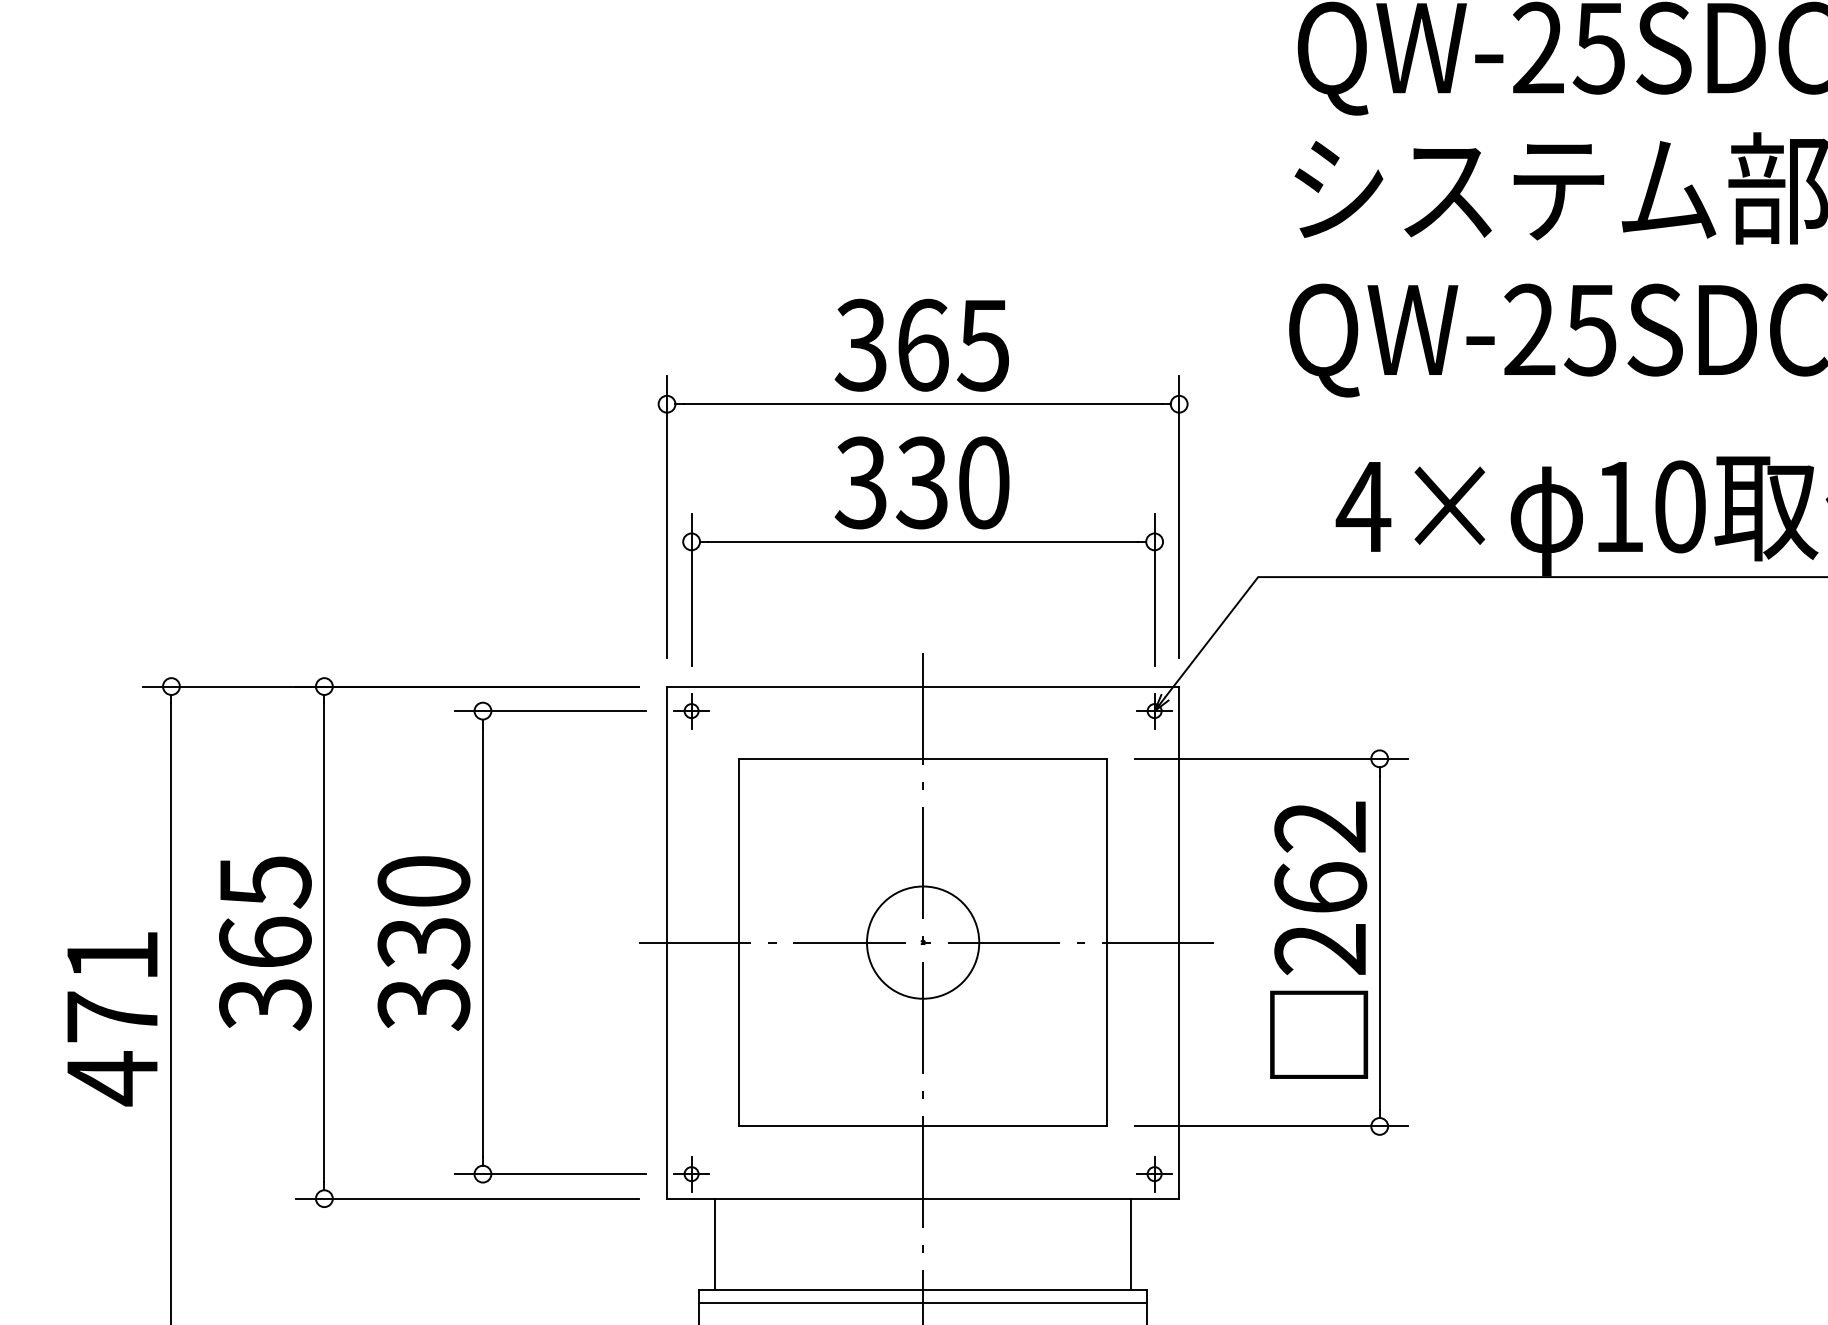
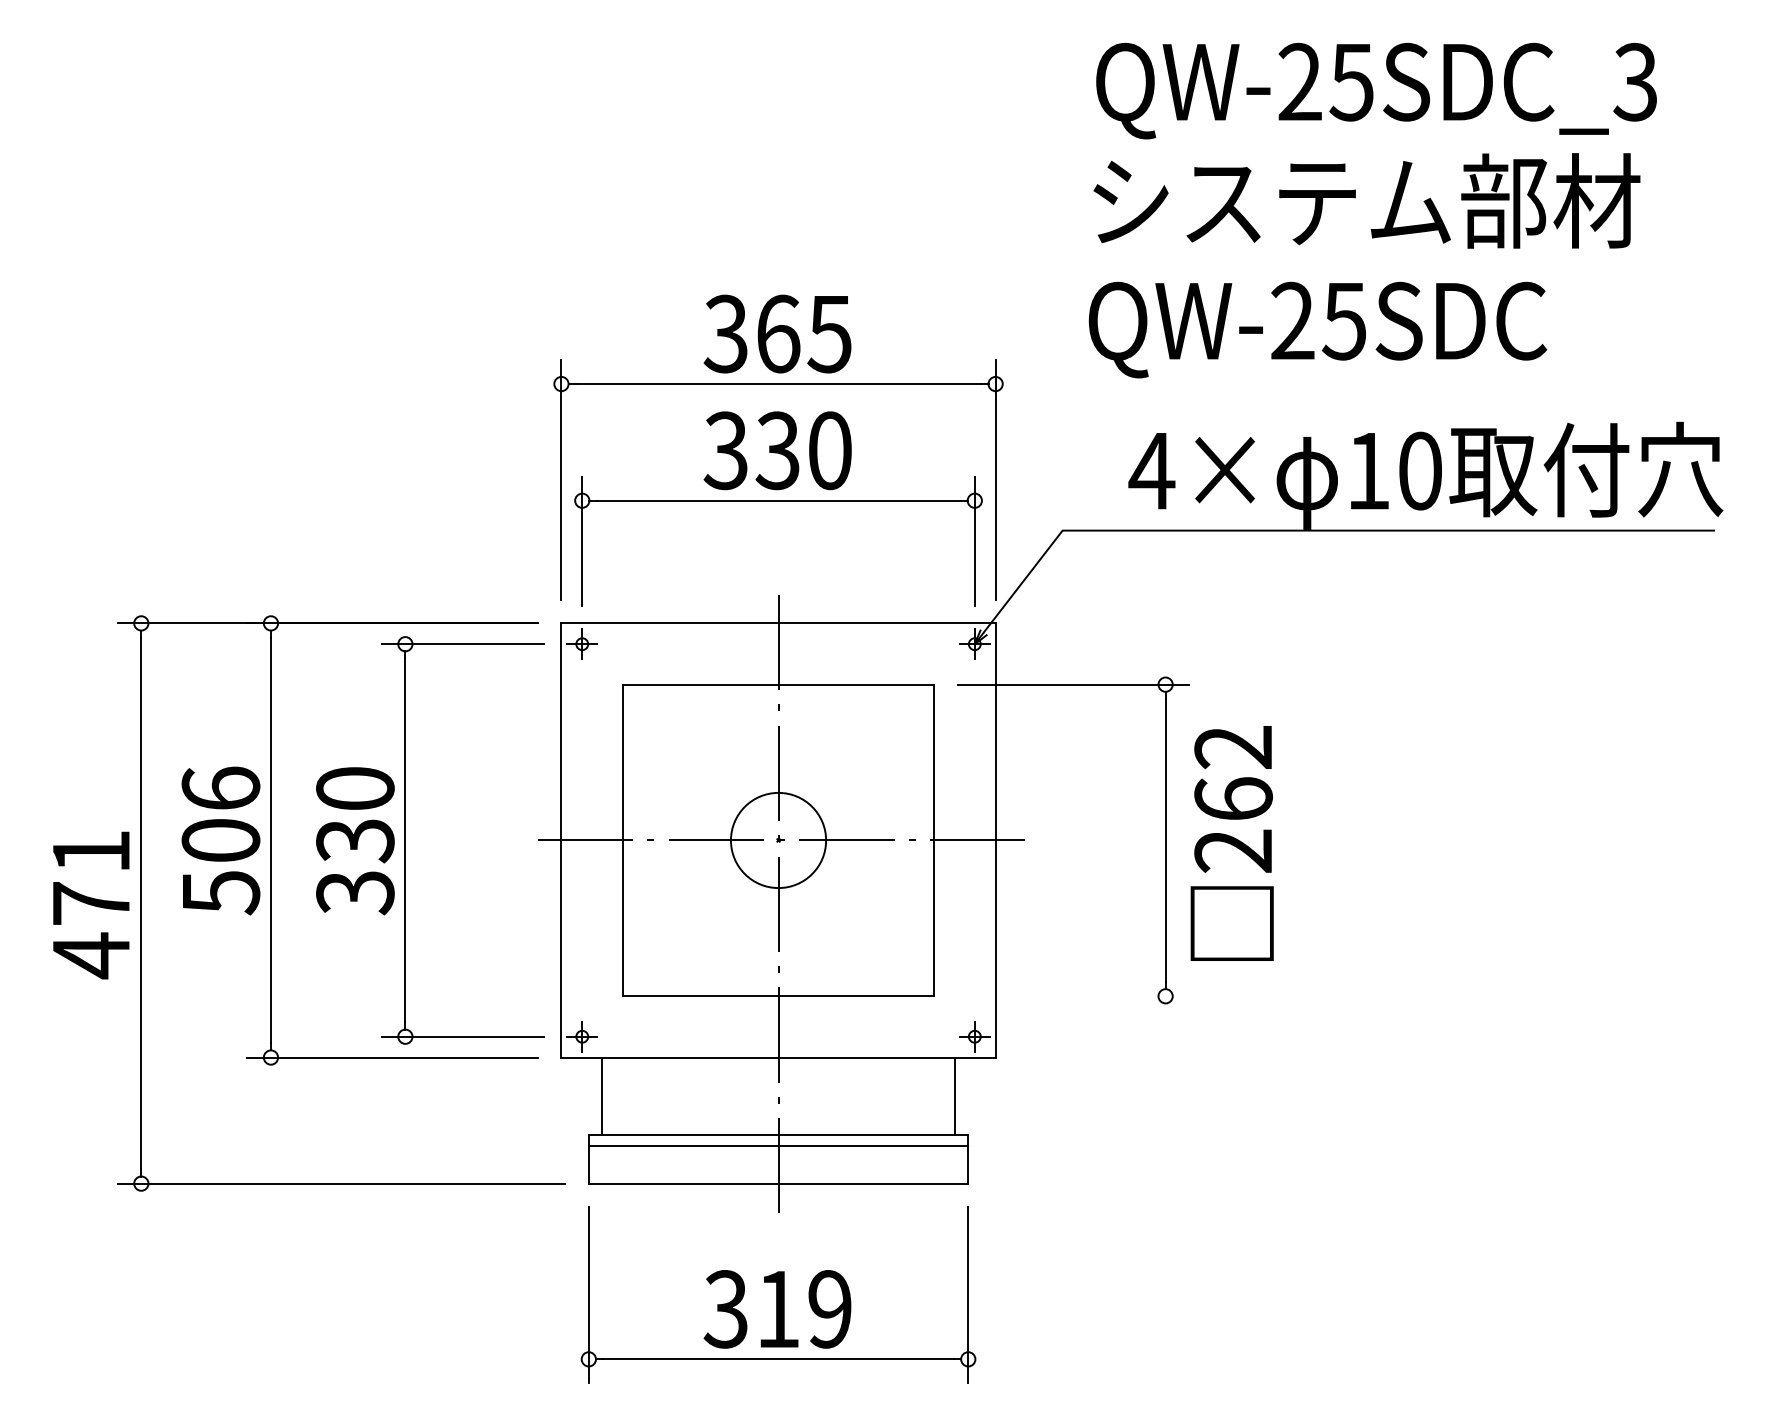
text: (1318, 940) -> (1231, 843), moved
text: (264, 942) -> (220, 840), 365 -> 506
line: (1271, 1126) -> (1073, 996), removed

